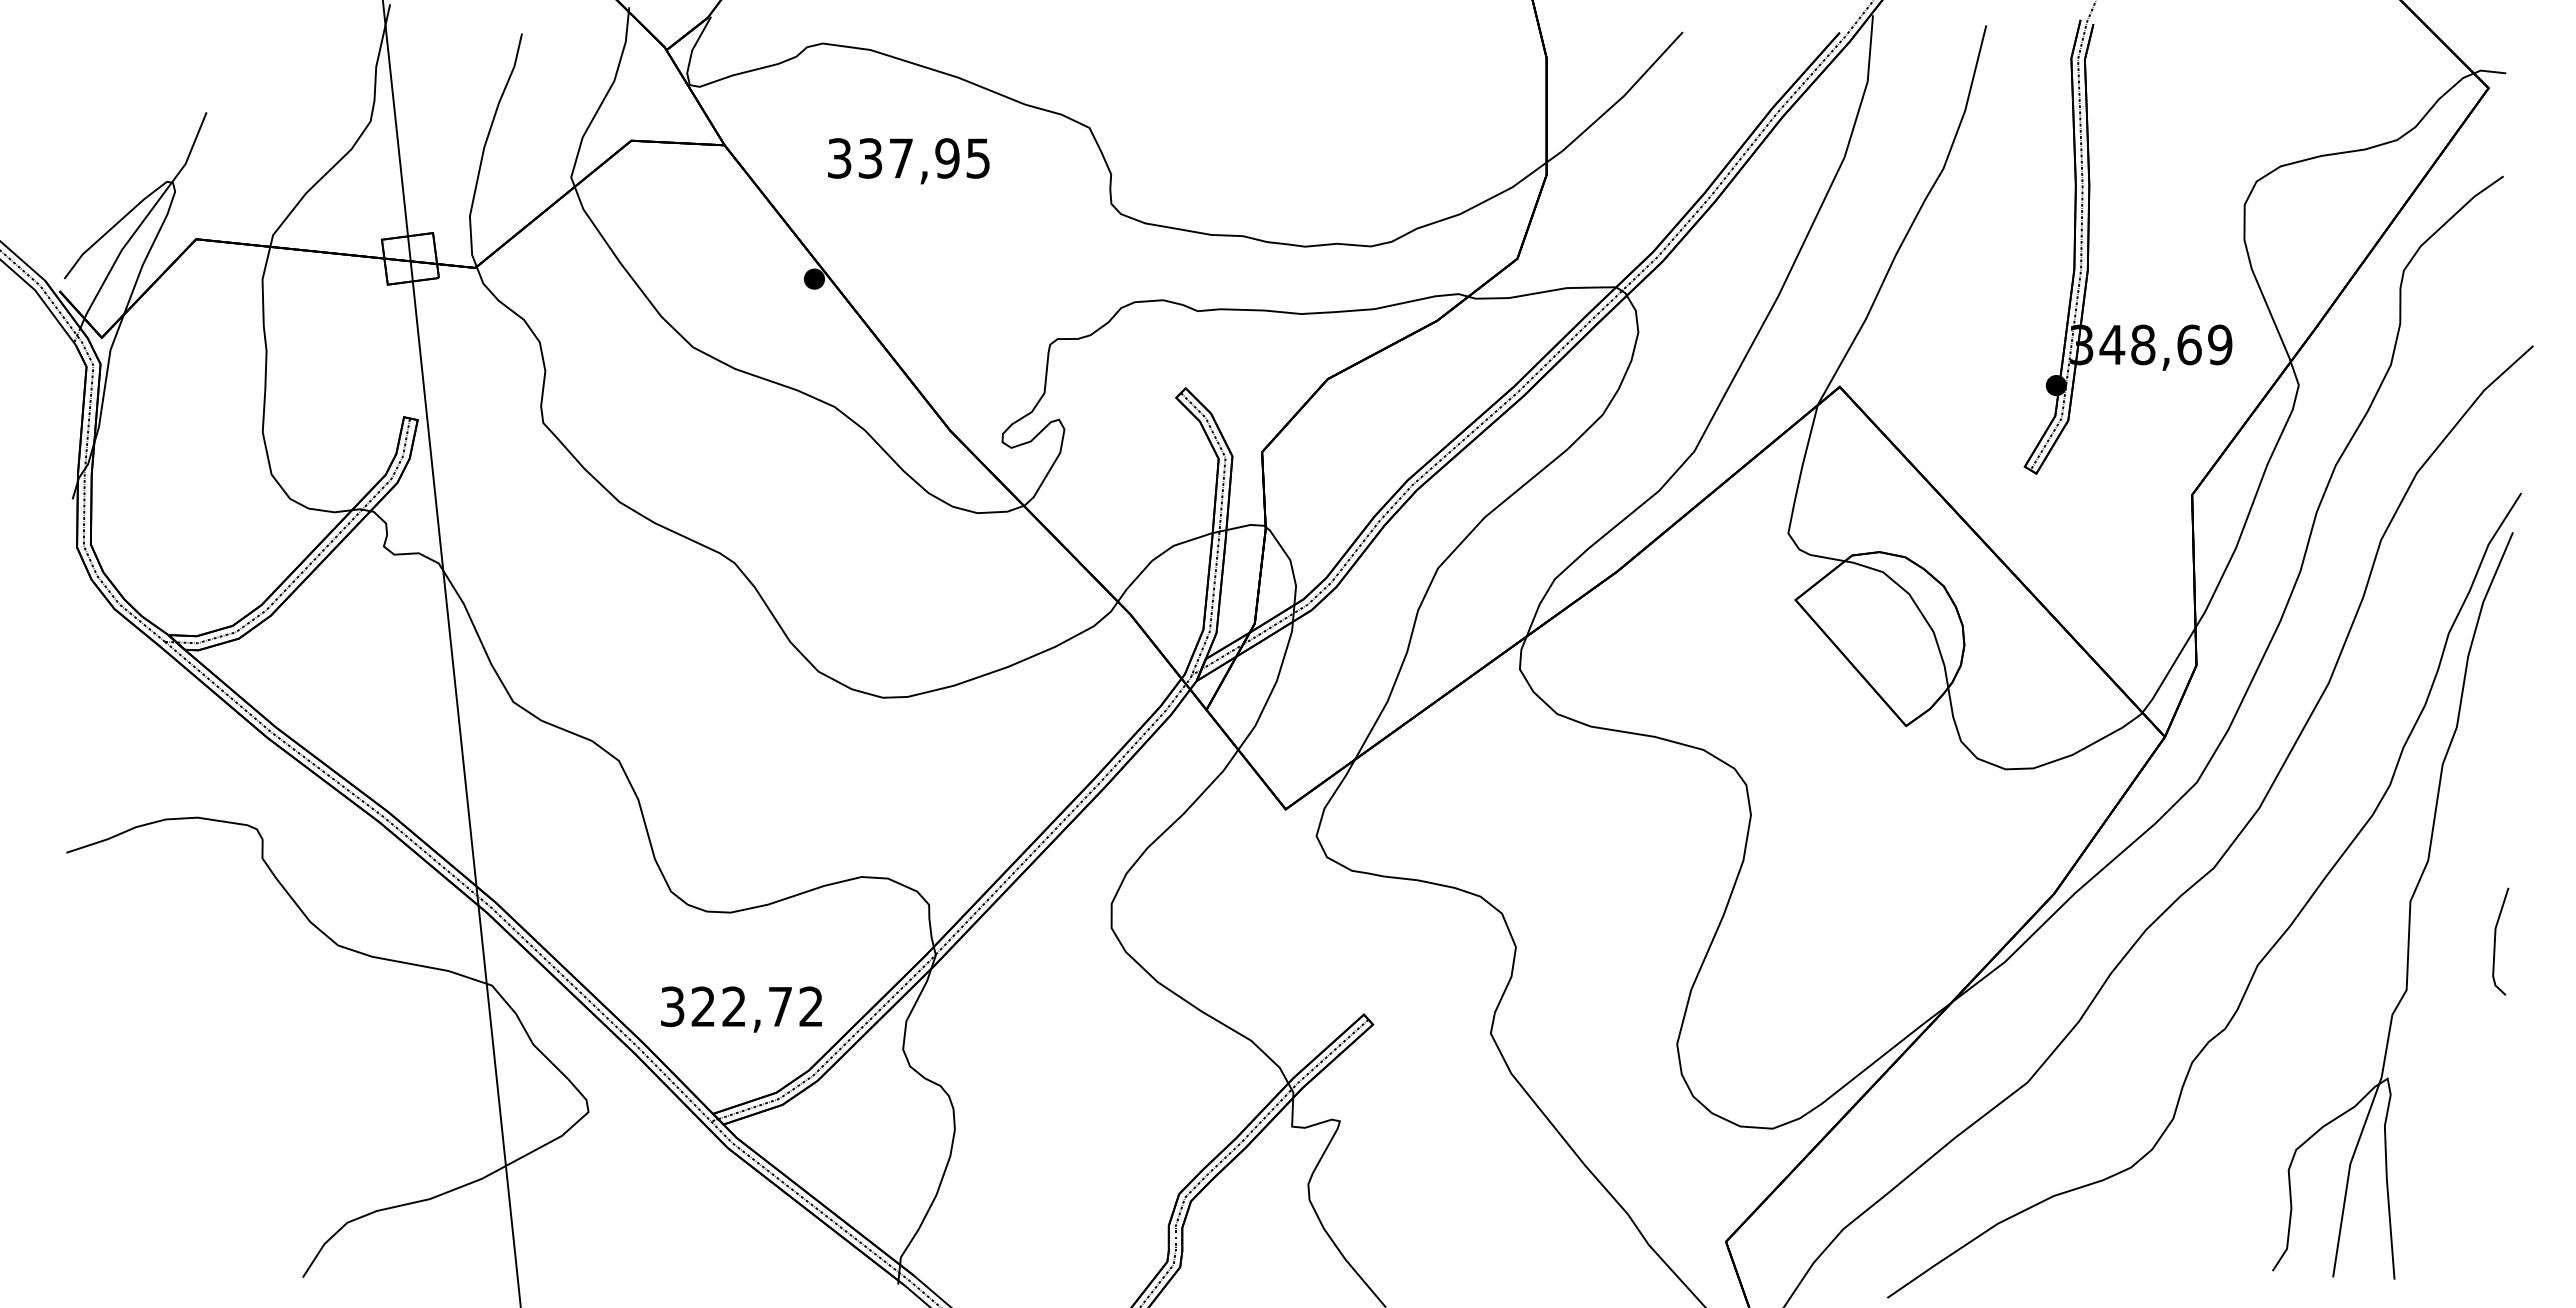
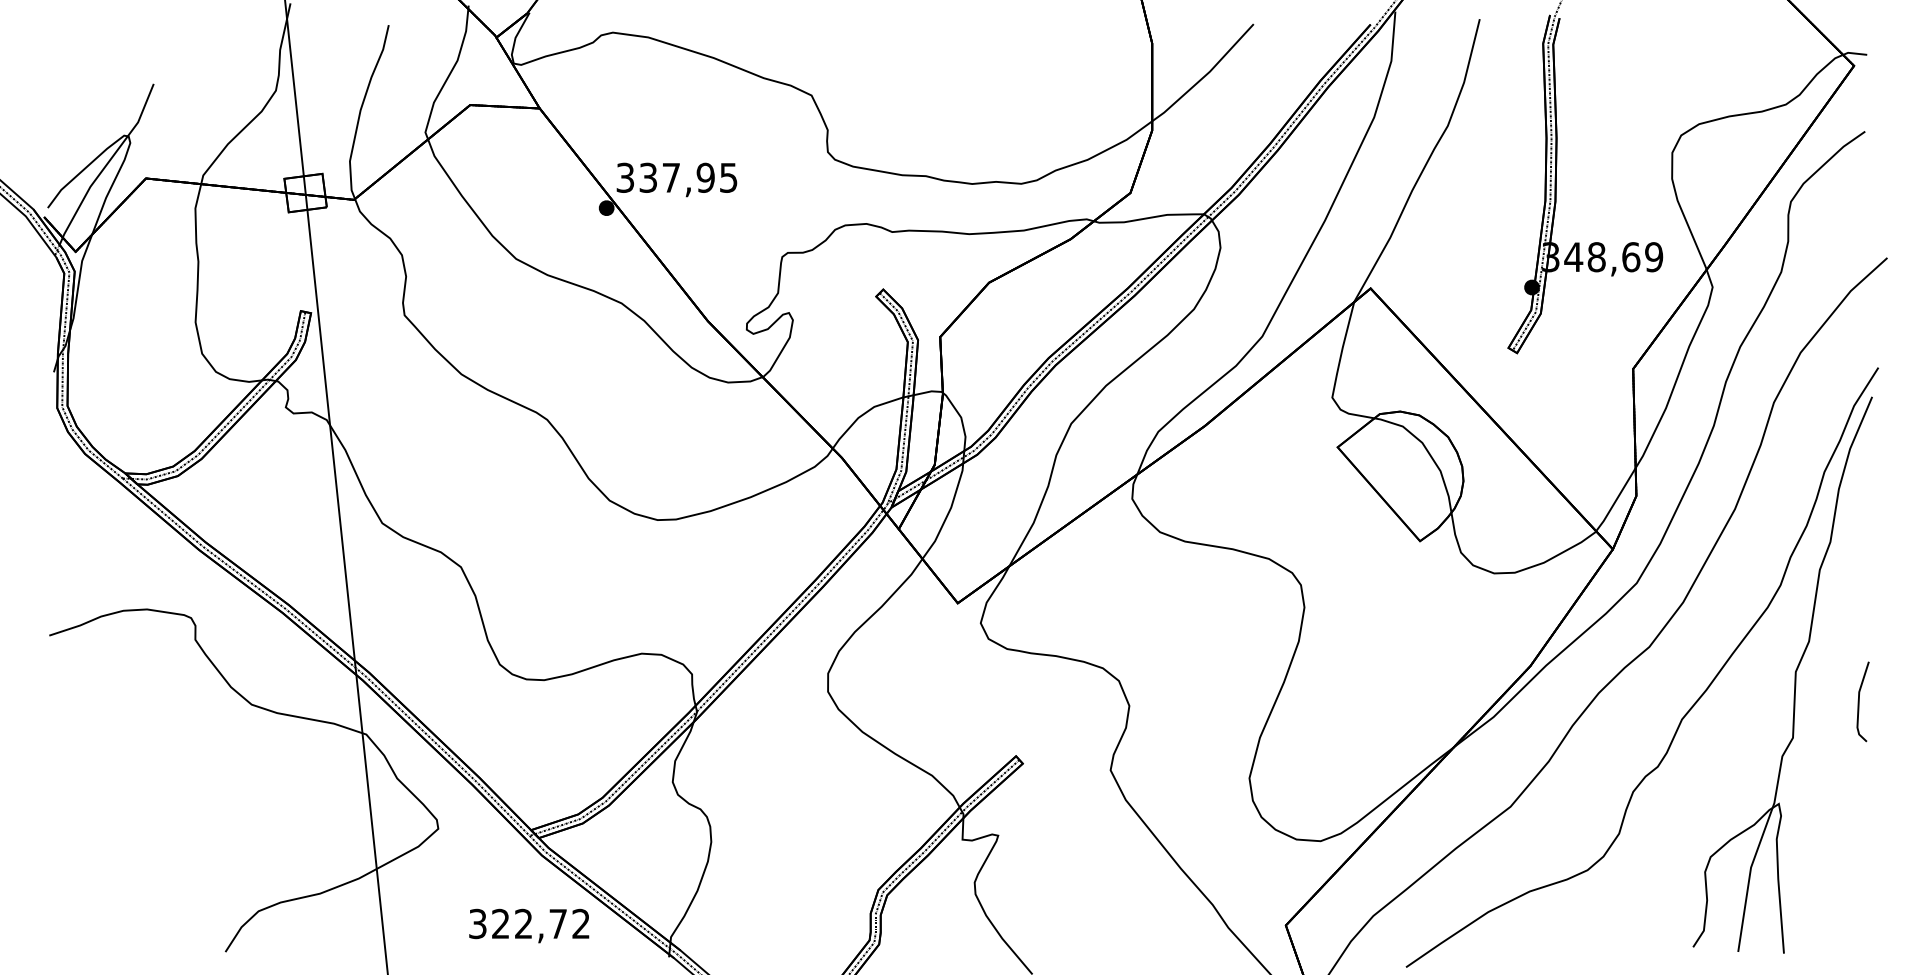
text: (908, 161) -> (676, 180), moved
text: (741, 1009) -> (529, 925), moved

